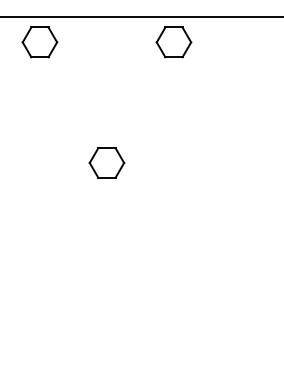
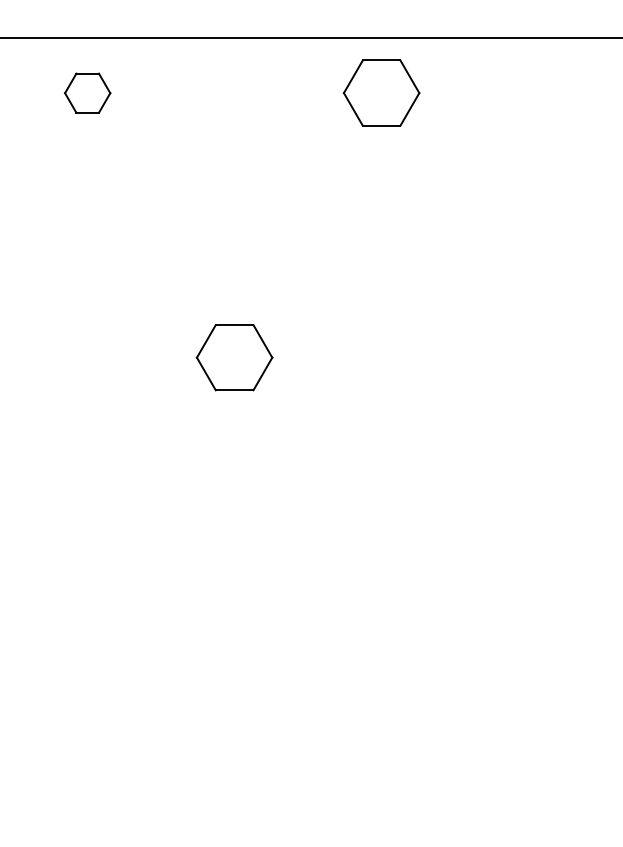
part: (39, 42) -> (86, 93), size x0.6

